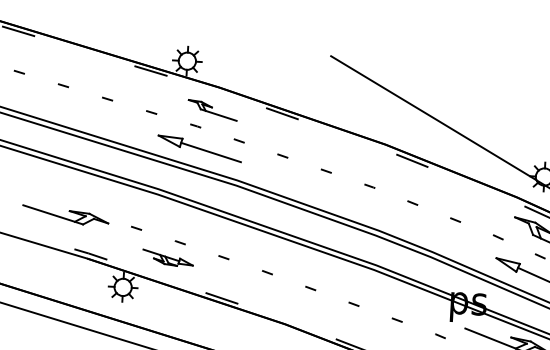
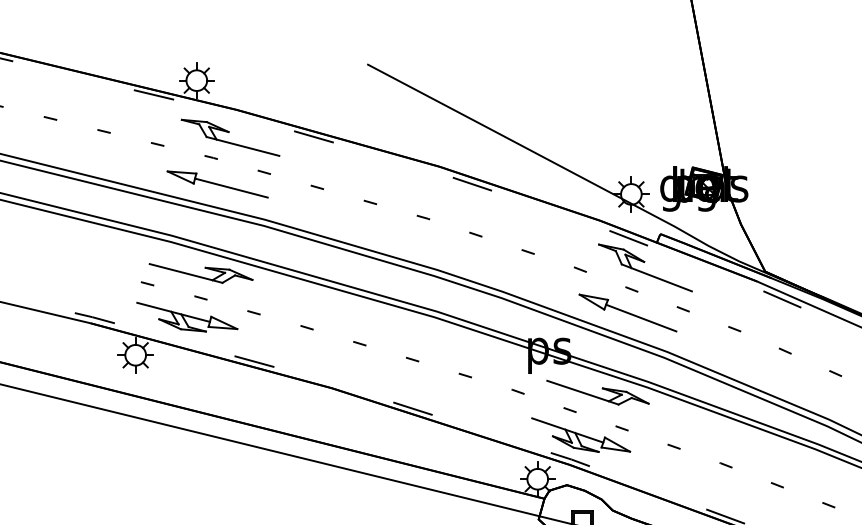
part: (212, 110) -> (230, 137), size x1.67
part: (65, 215) -> (200, 273), moved
part: (168, 258) -> (187, 317), size x1.67

